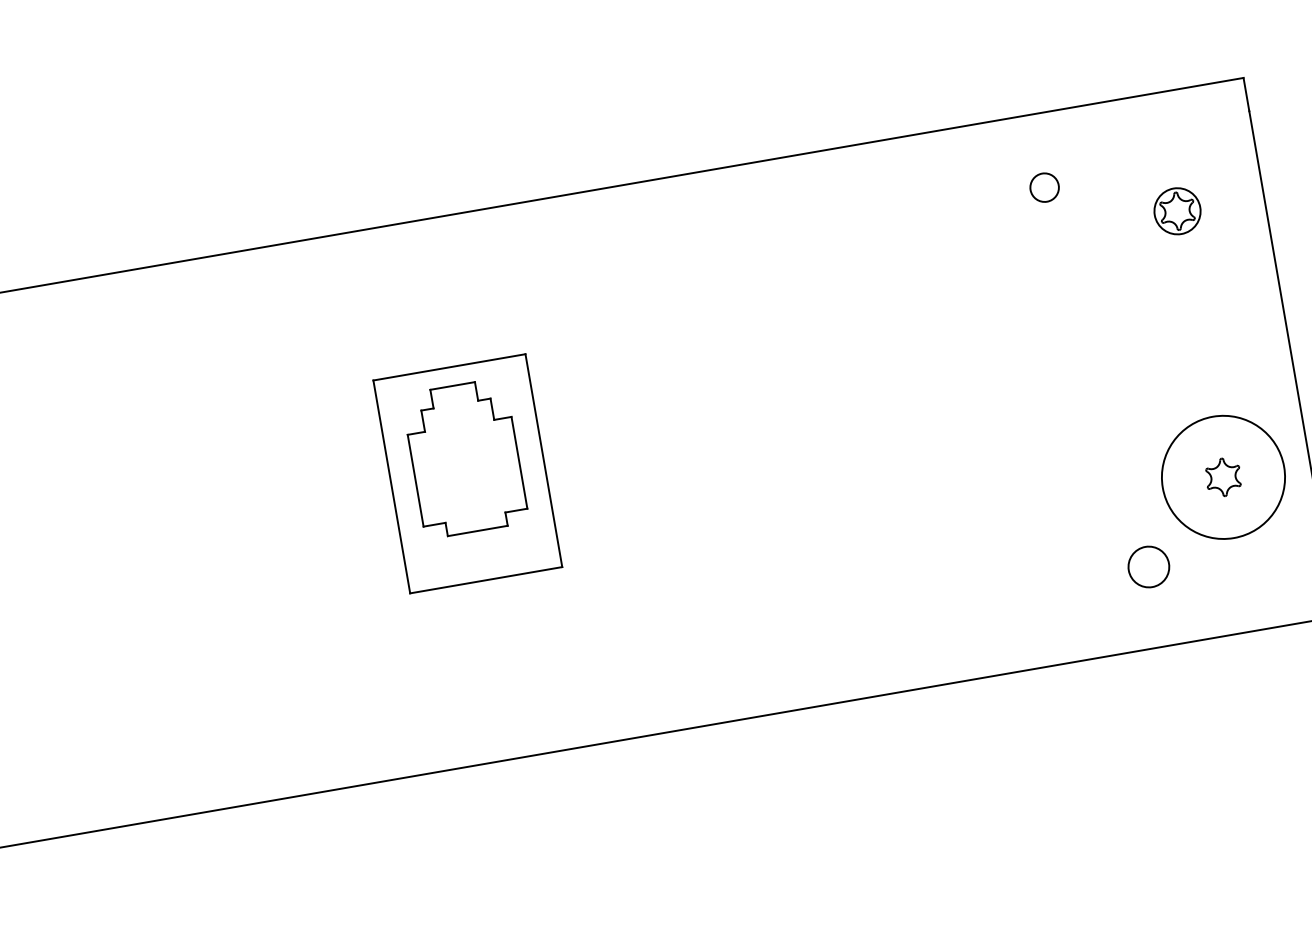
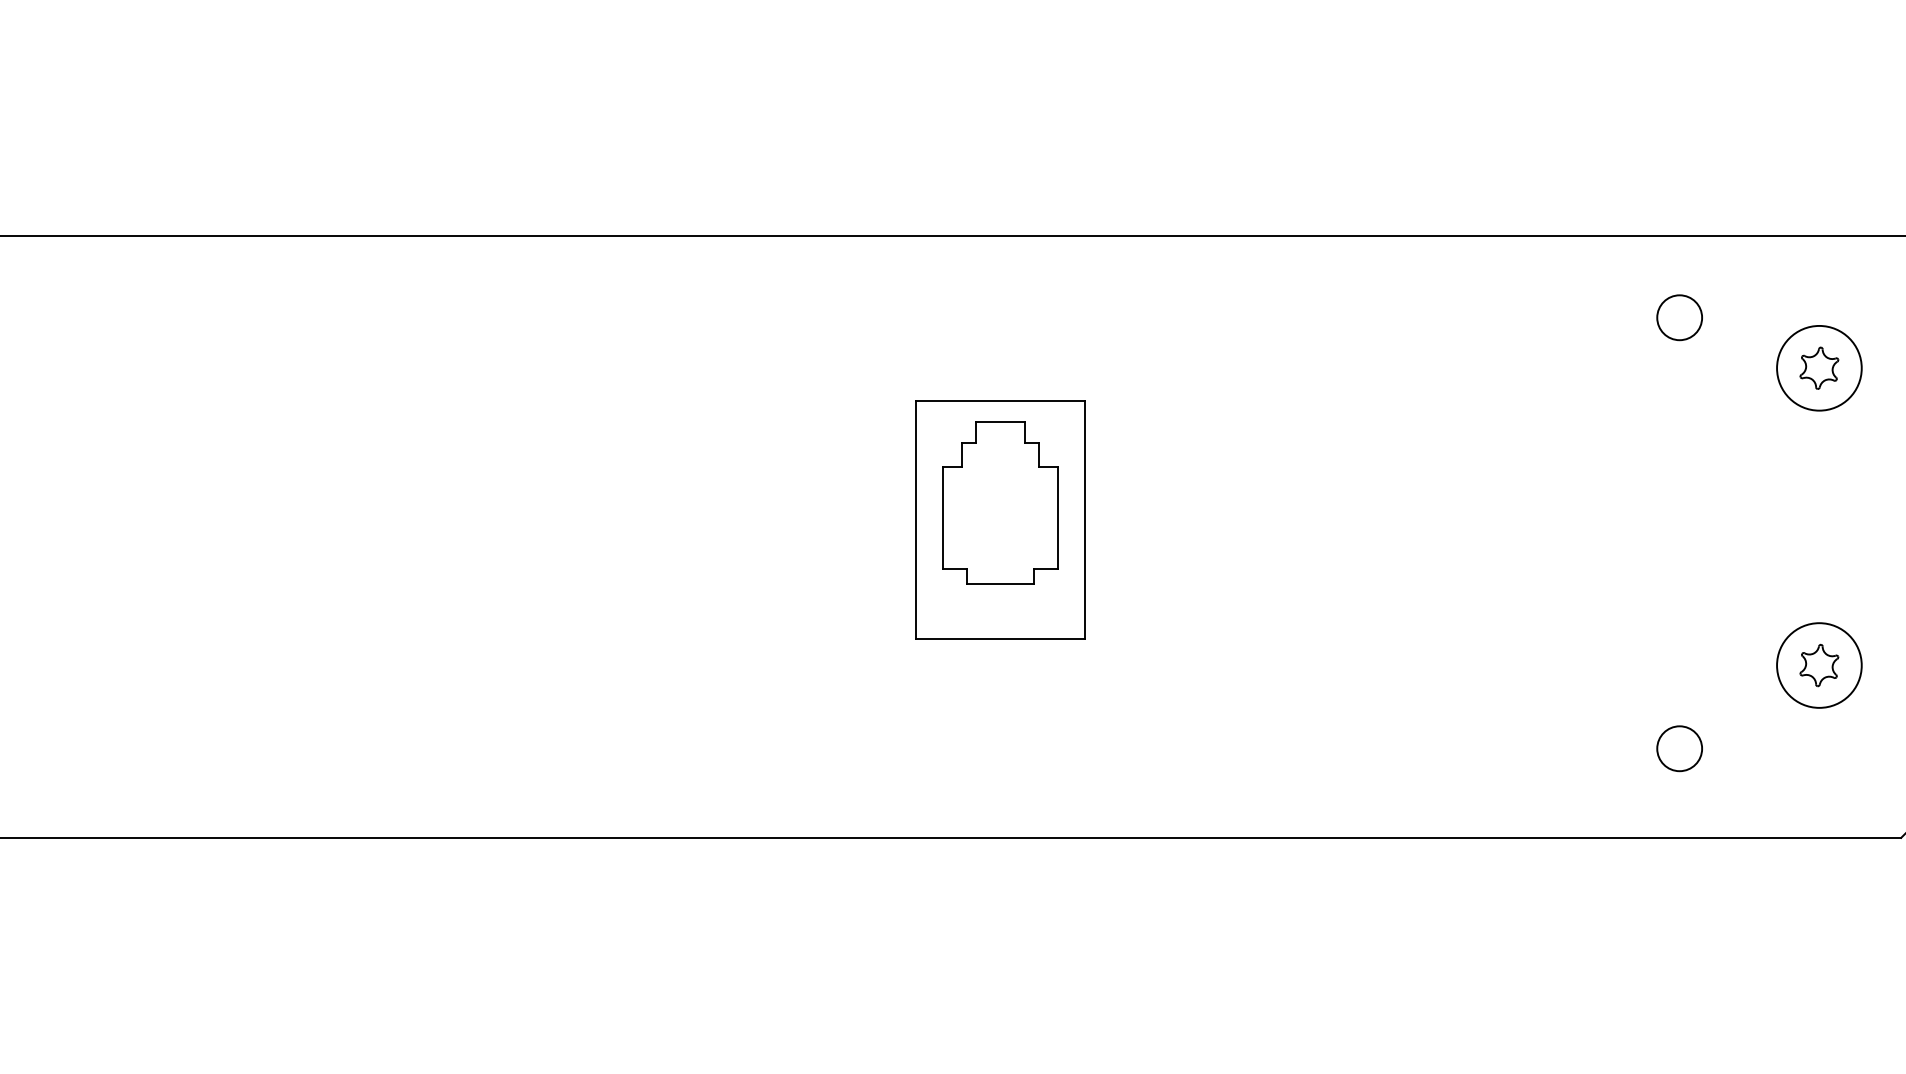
circle: (1044, 187) -> (1679, 317), size x1.43
circle: (1177, 210) -> (1819, 367), size x1.67
circle: (1223, 477) -> (1819, 665), size x0.62
circle: (1148, 566) -> (1679, 748), moved

